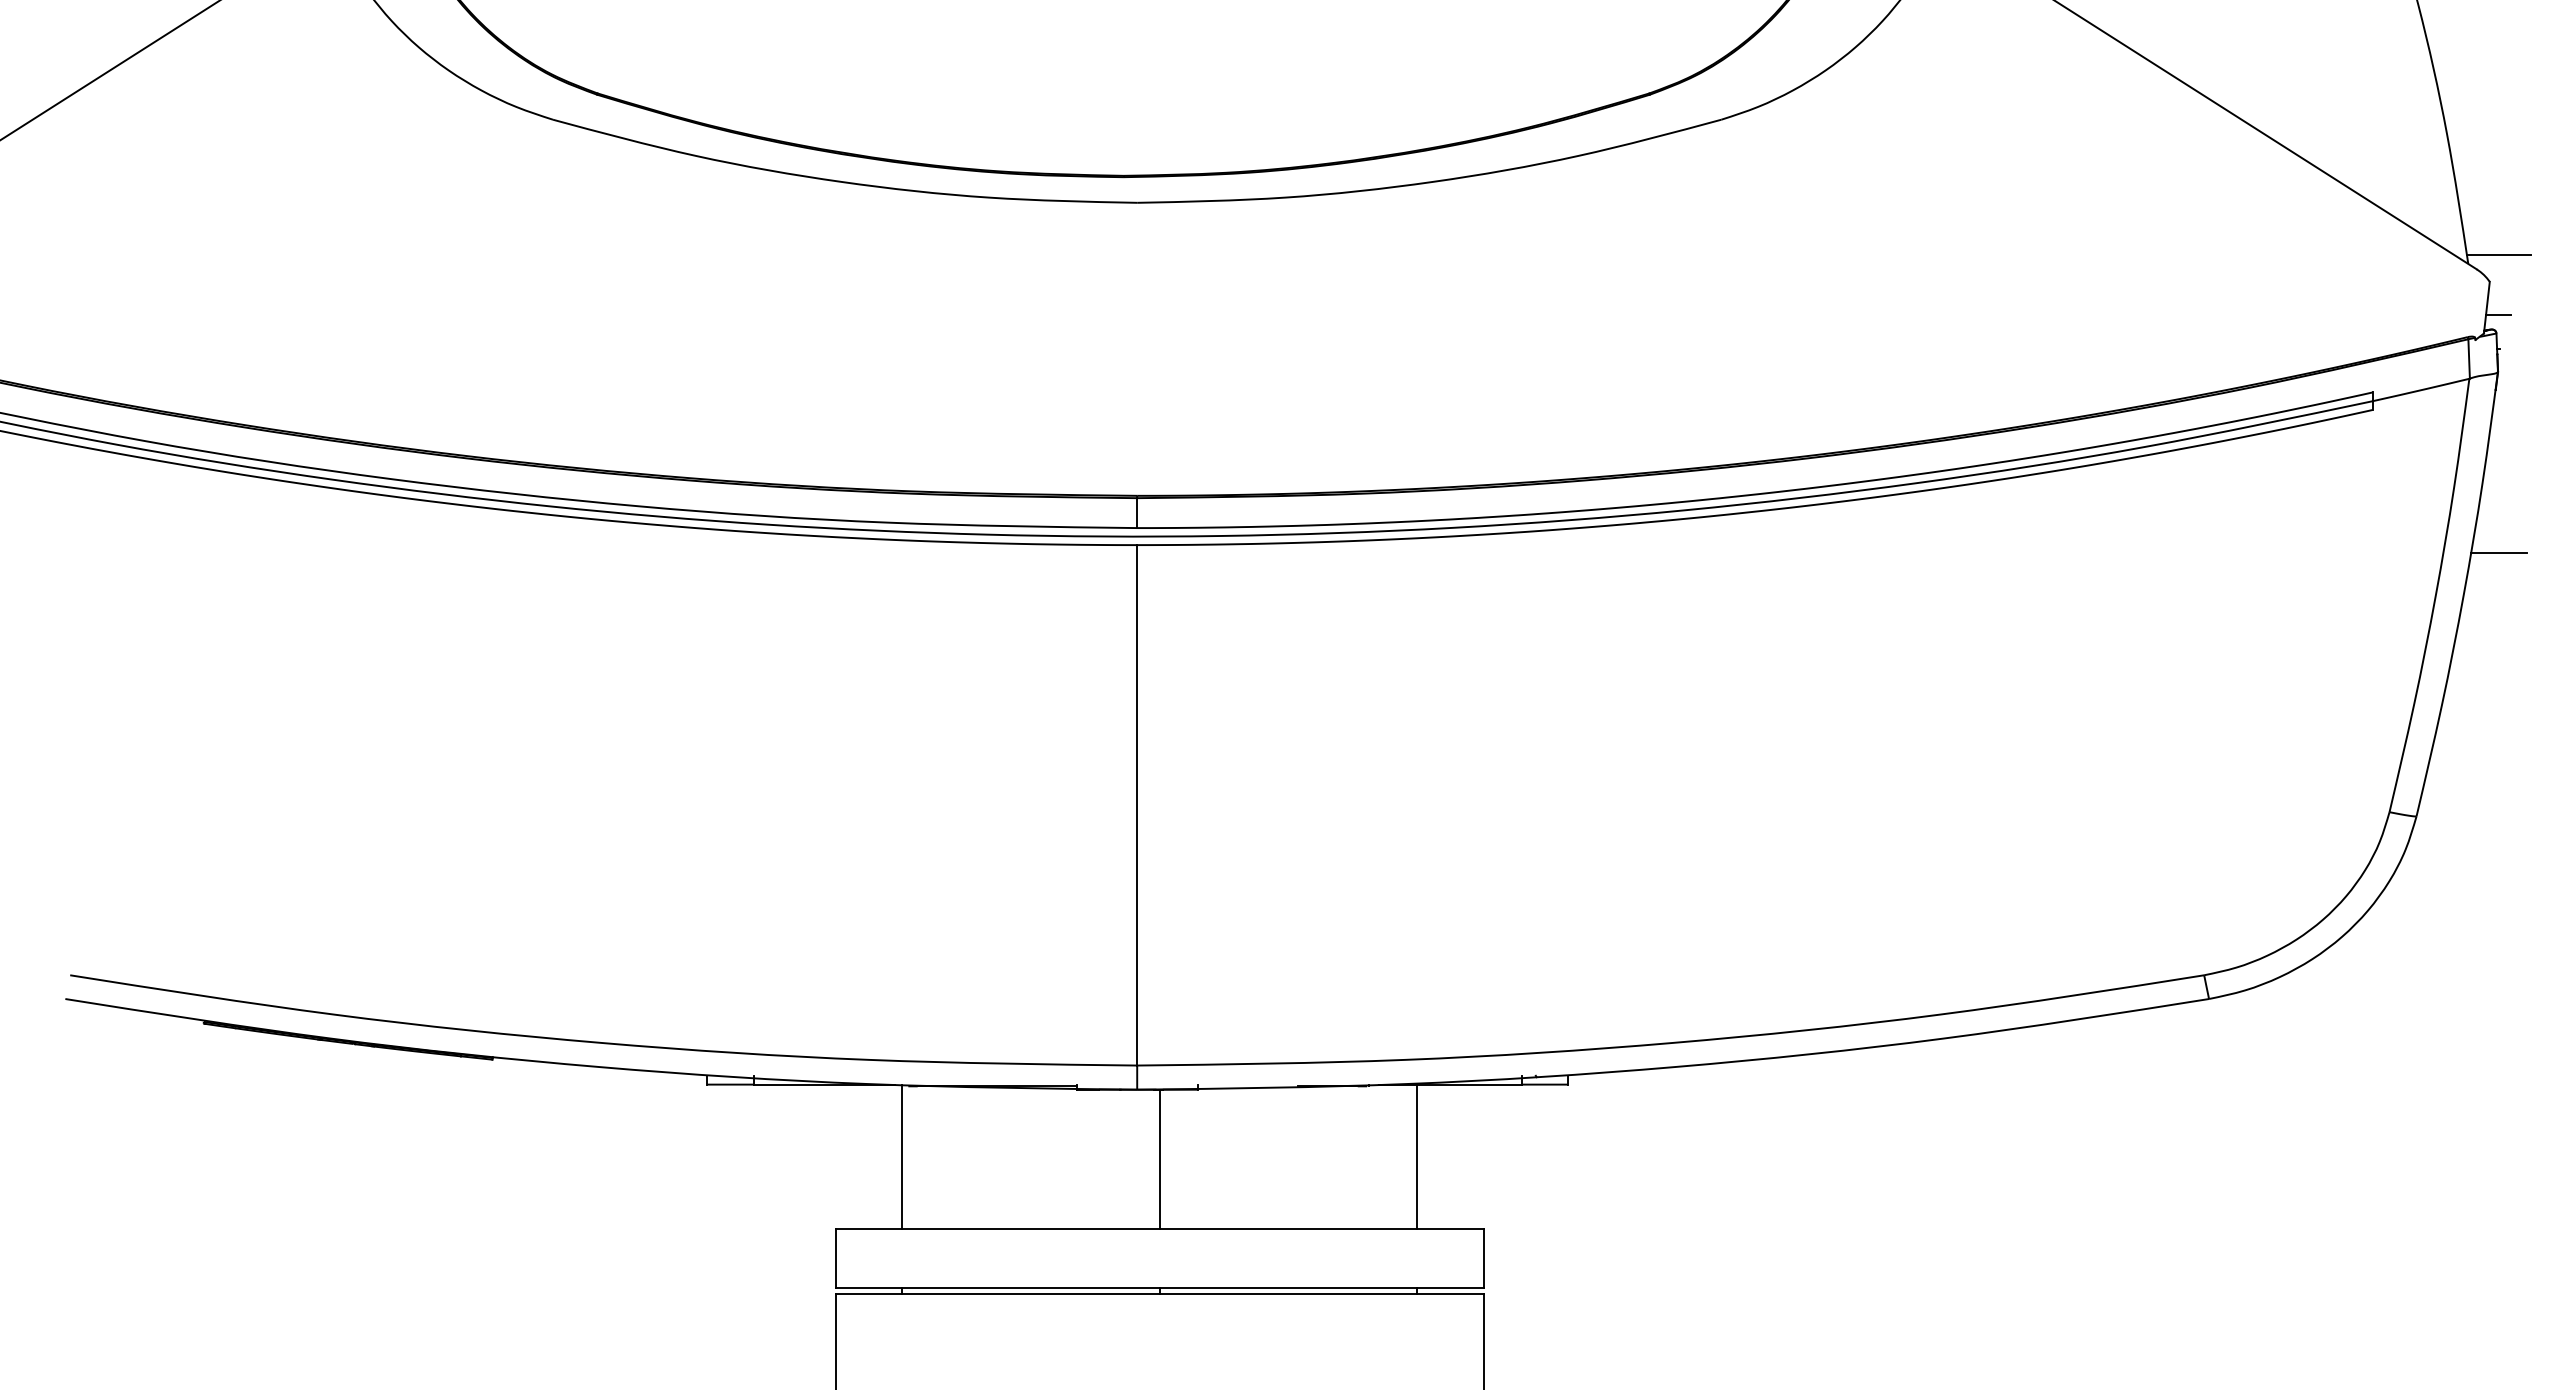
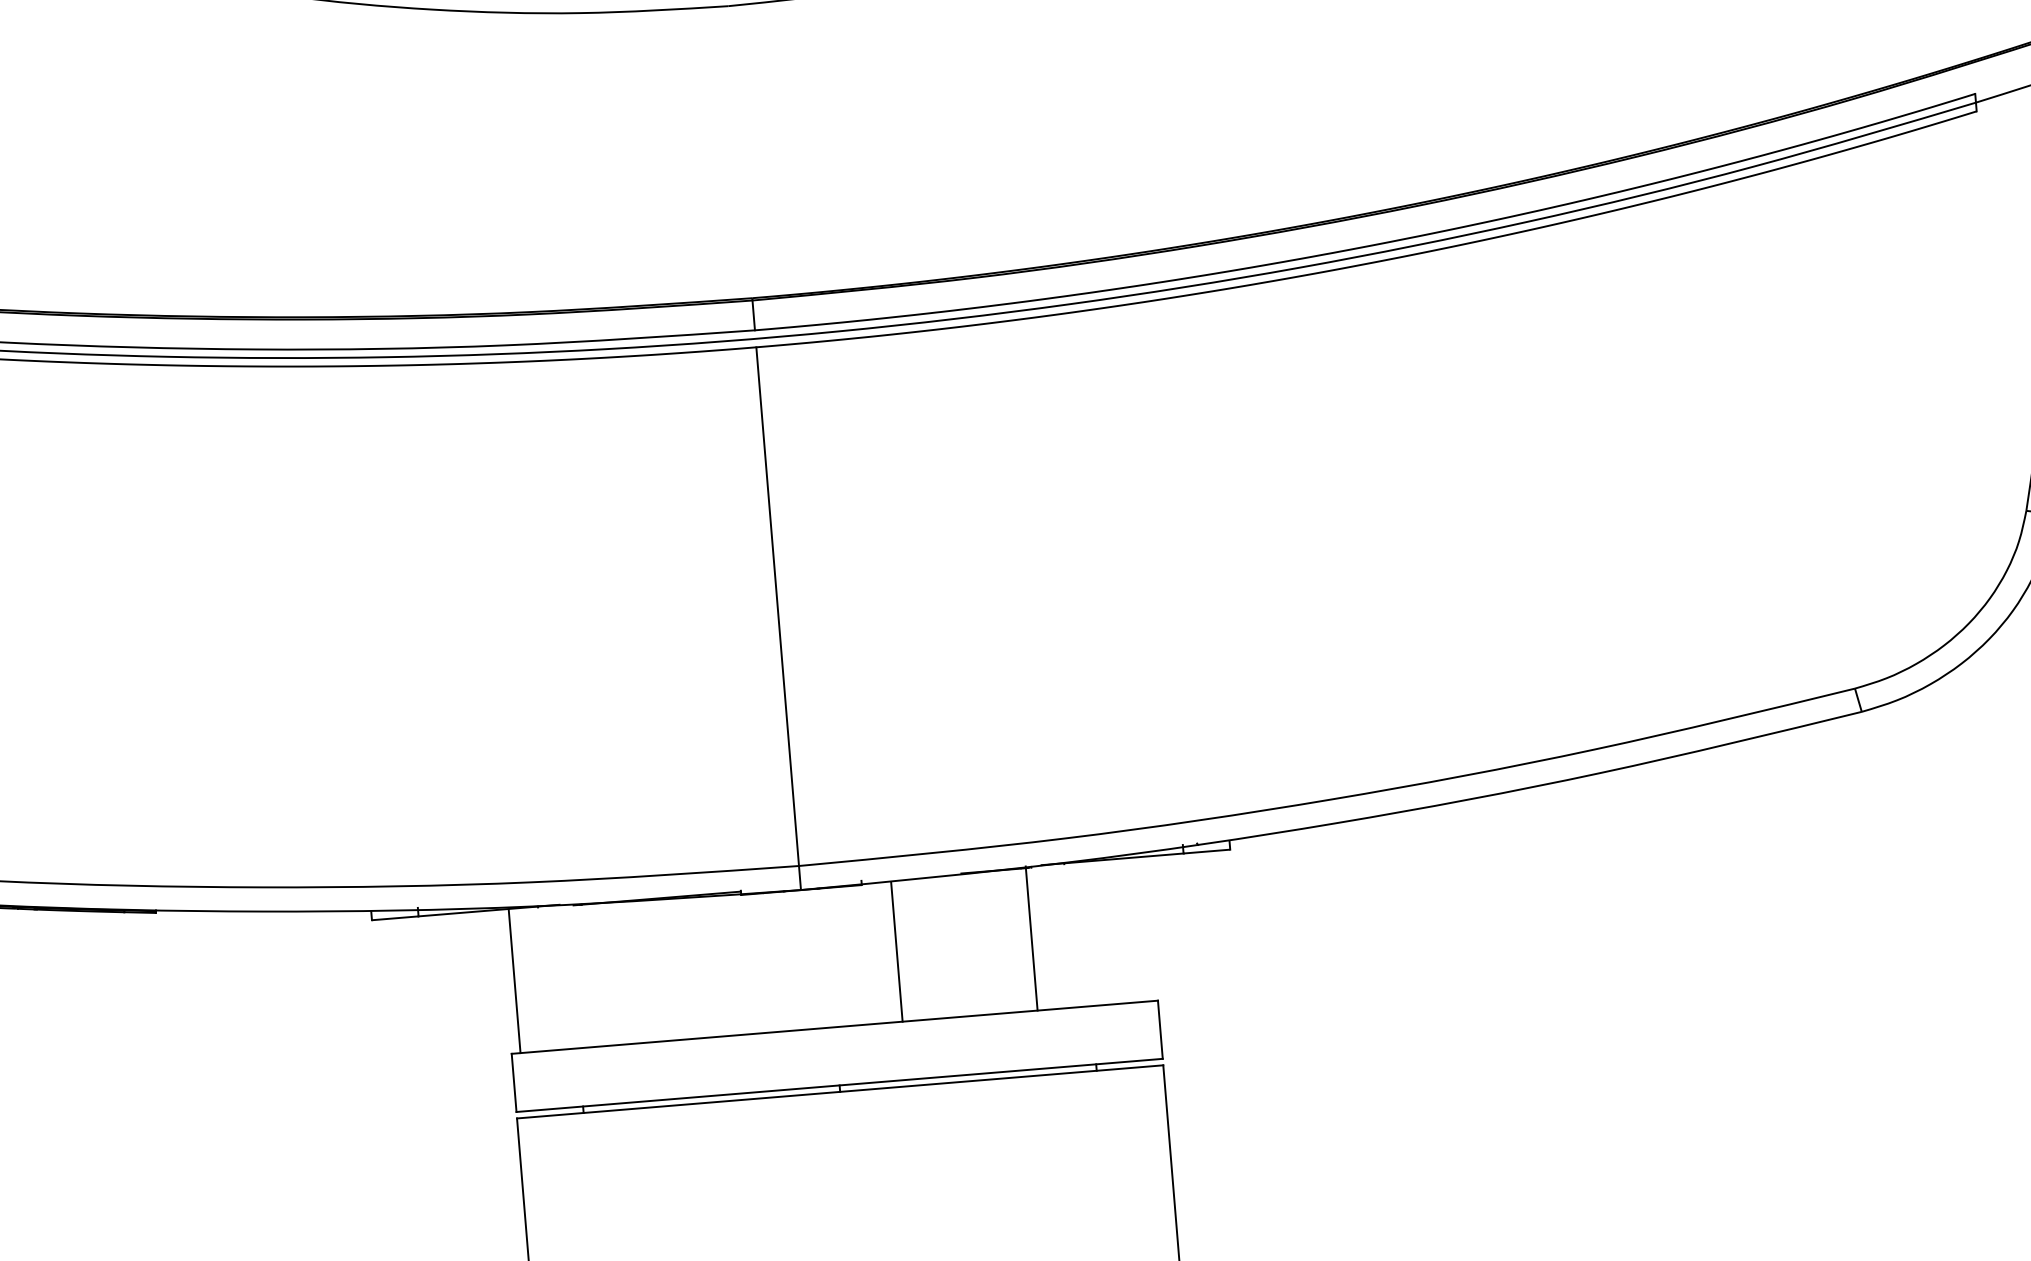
line: (1417, 1156) -> (1031, 938), moved
line: (902, 1157) -> (514, 981), moved
line: (1159, 1159) -> (896, 952), moved

